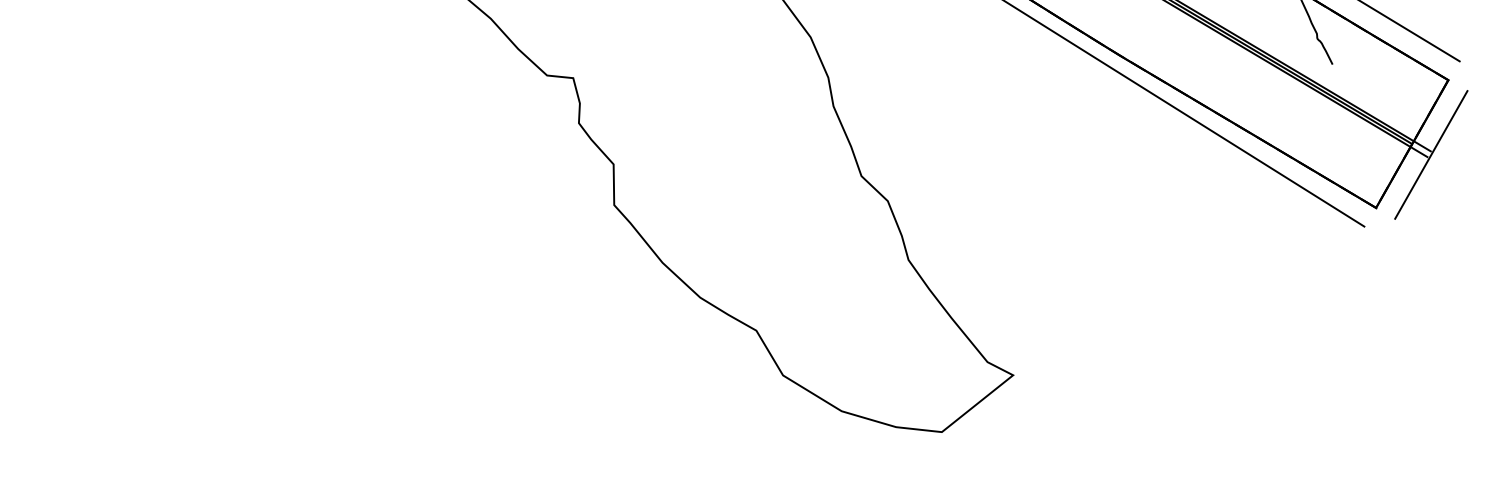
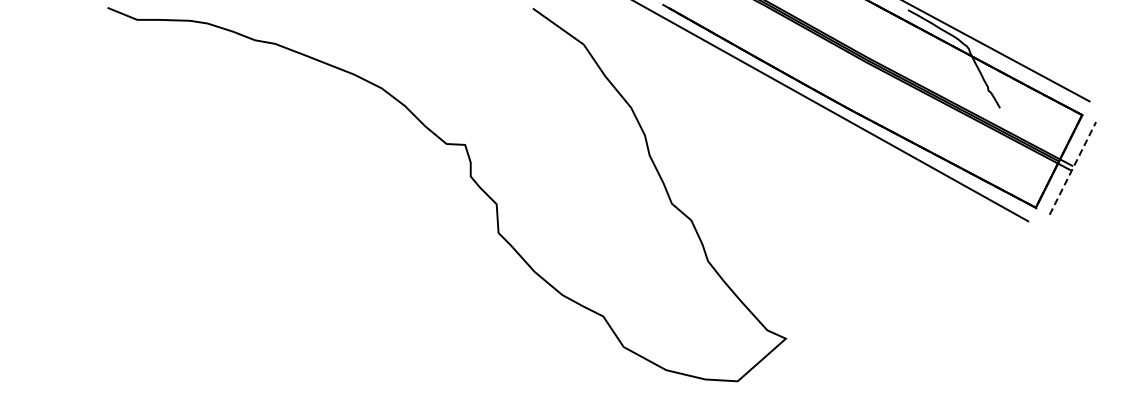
line: (1430, 155) -> (1072, 168), solid -> dashed

